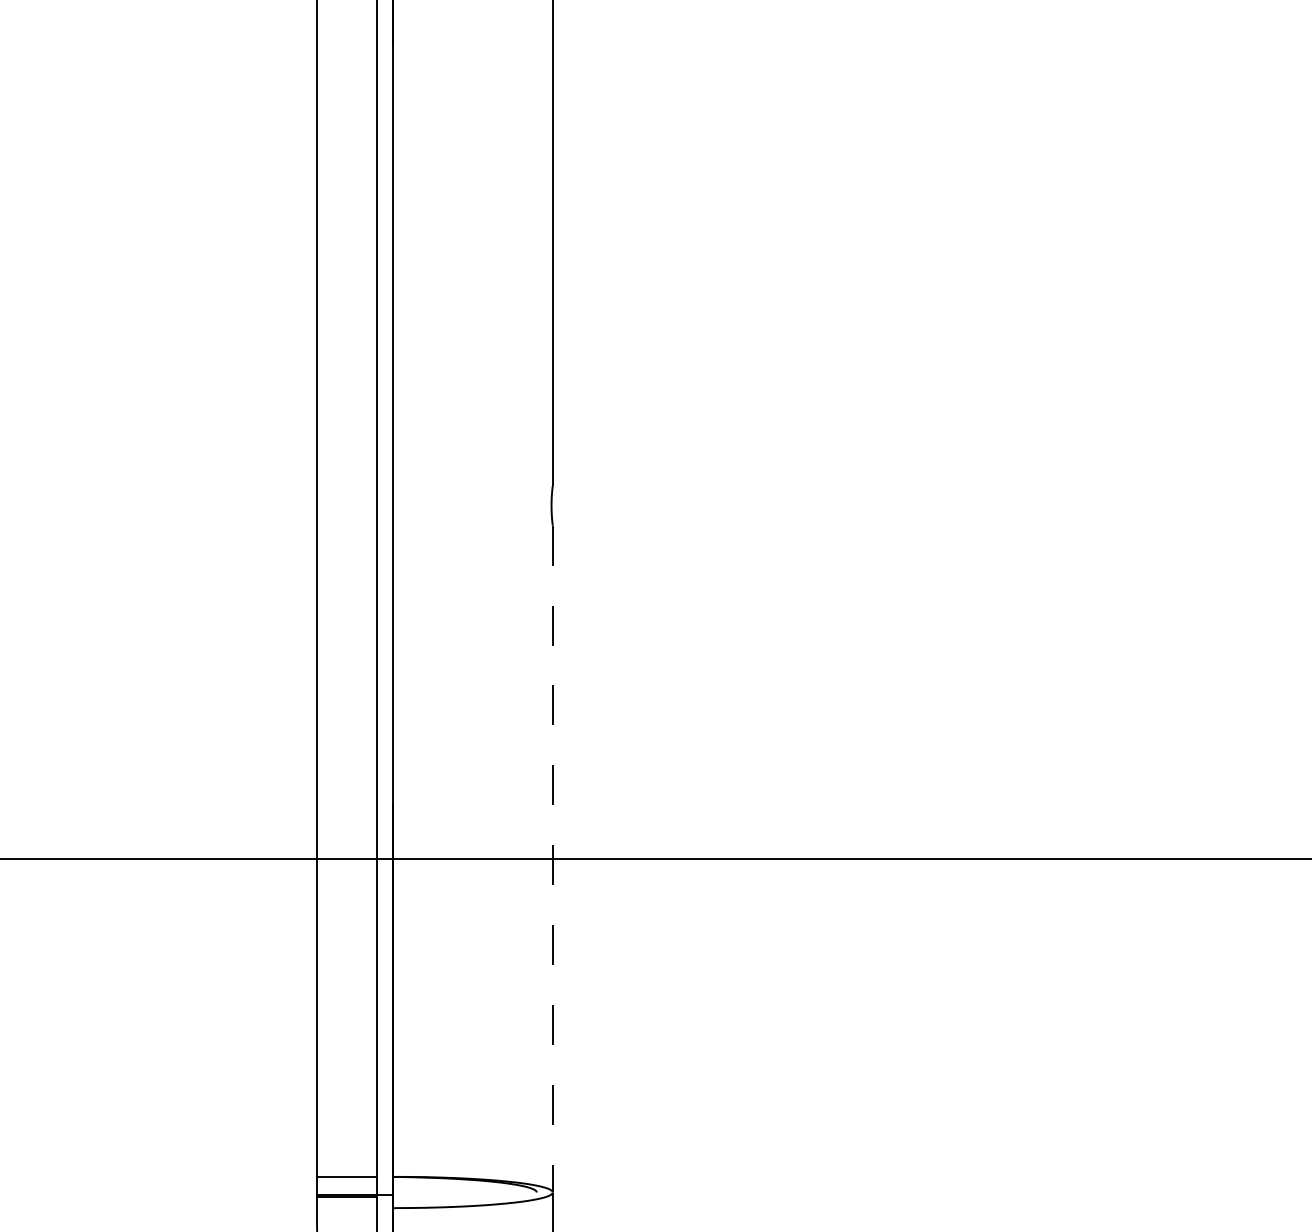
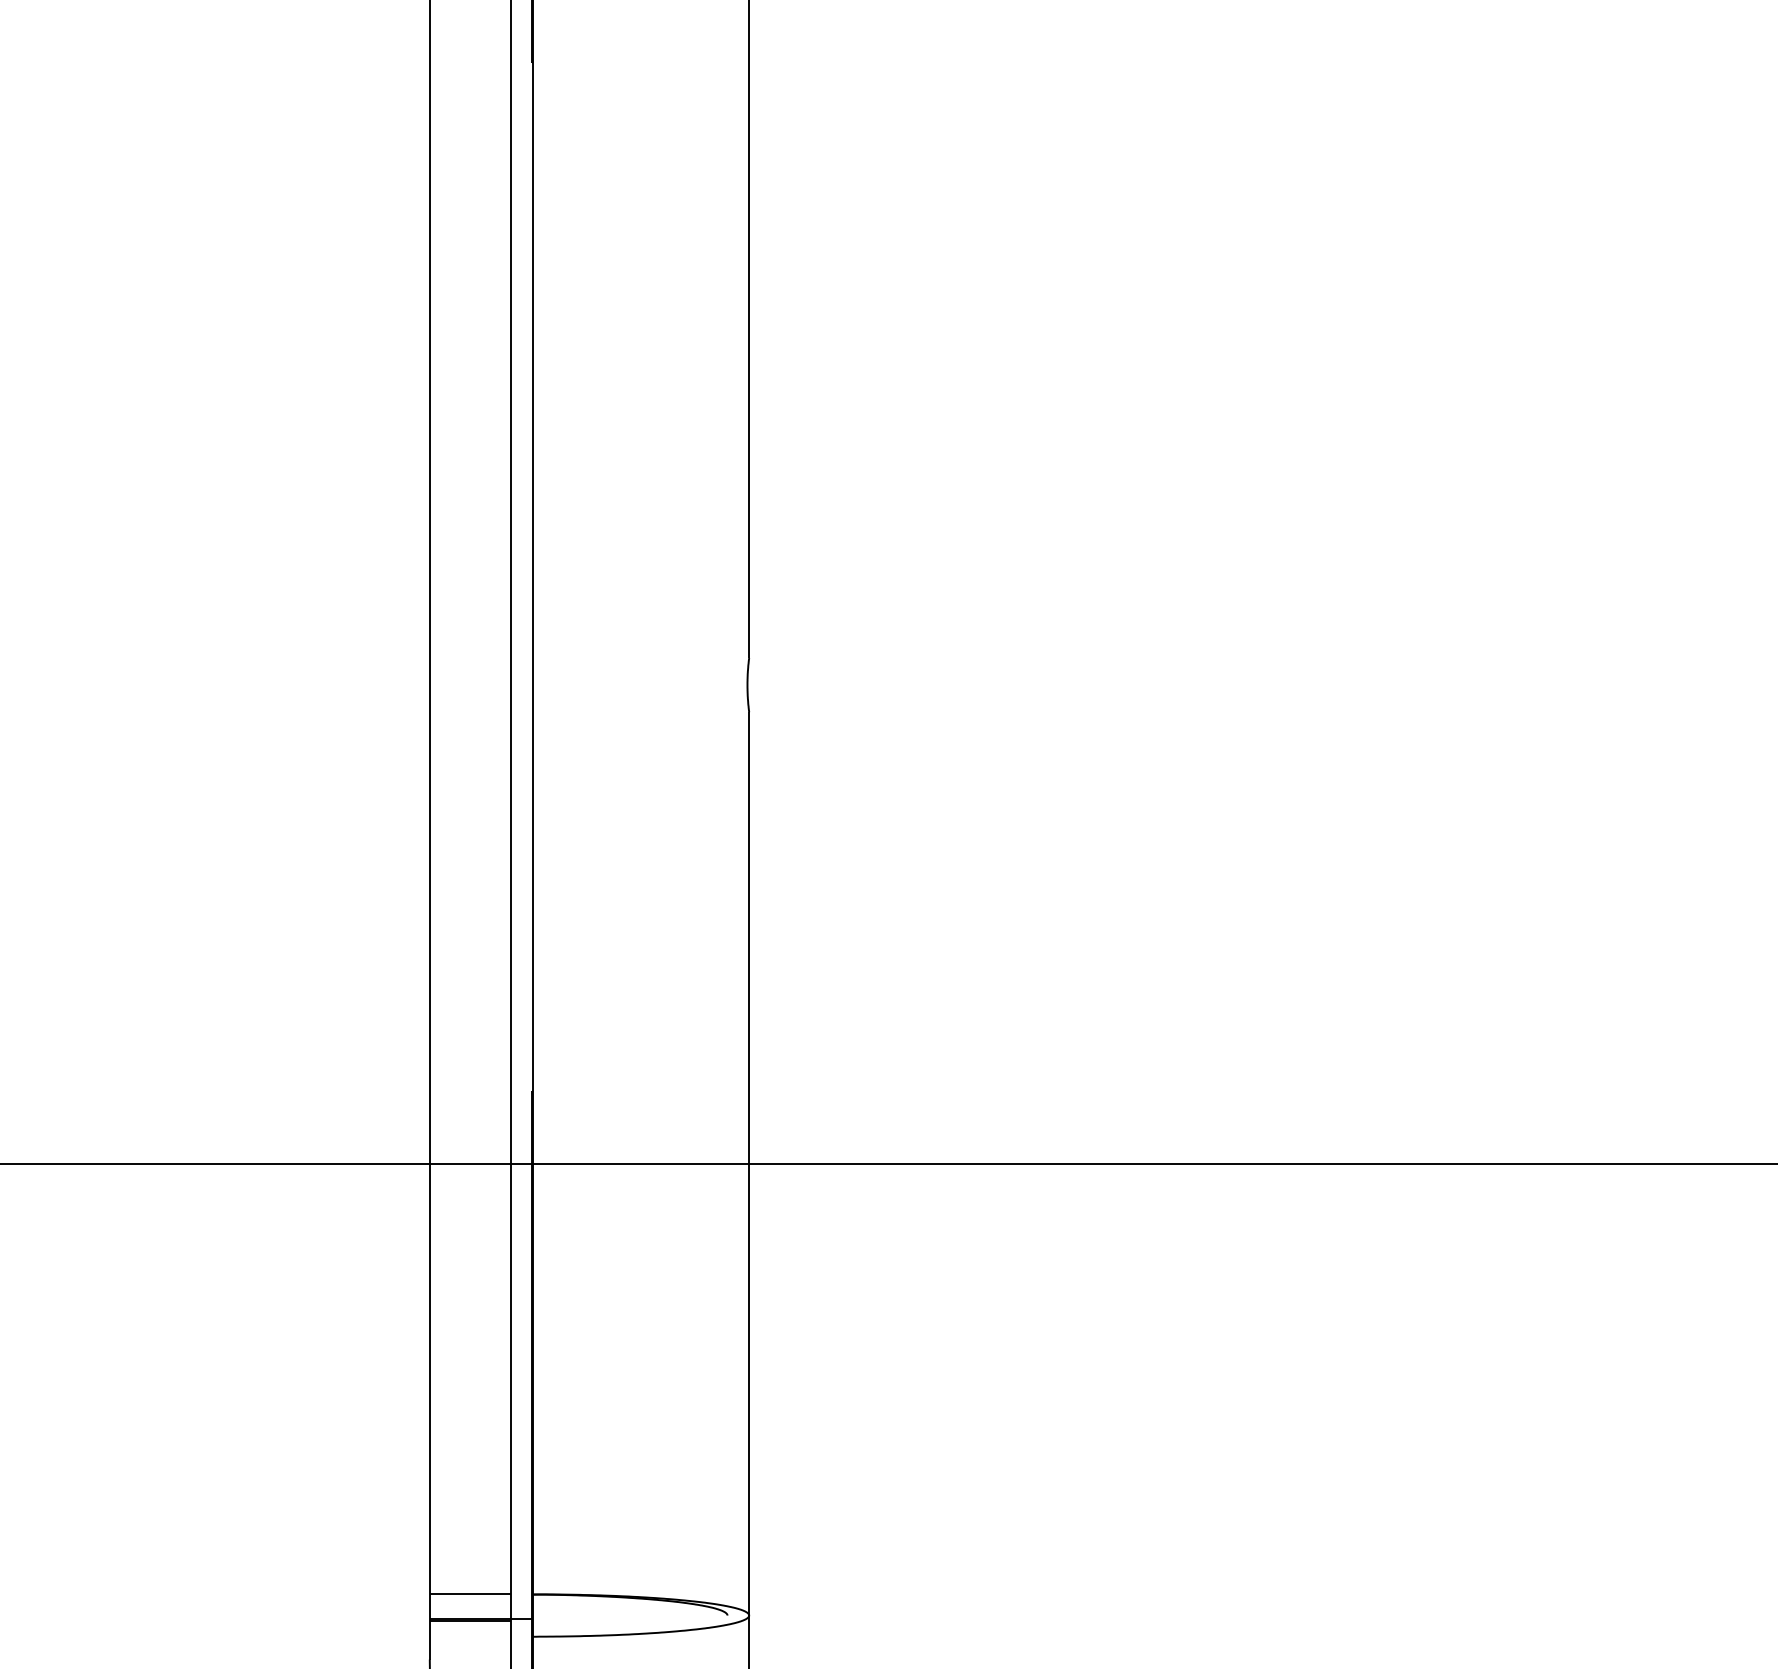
line: (553, 858) -> (749, 1163), dashed -> solid

